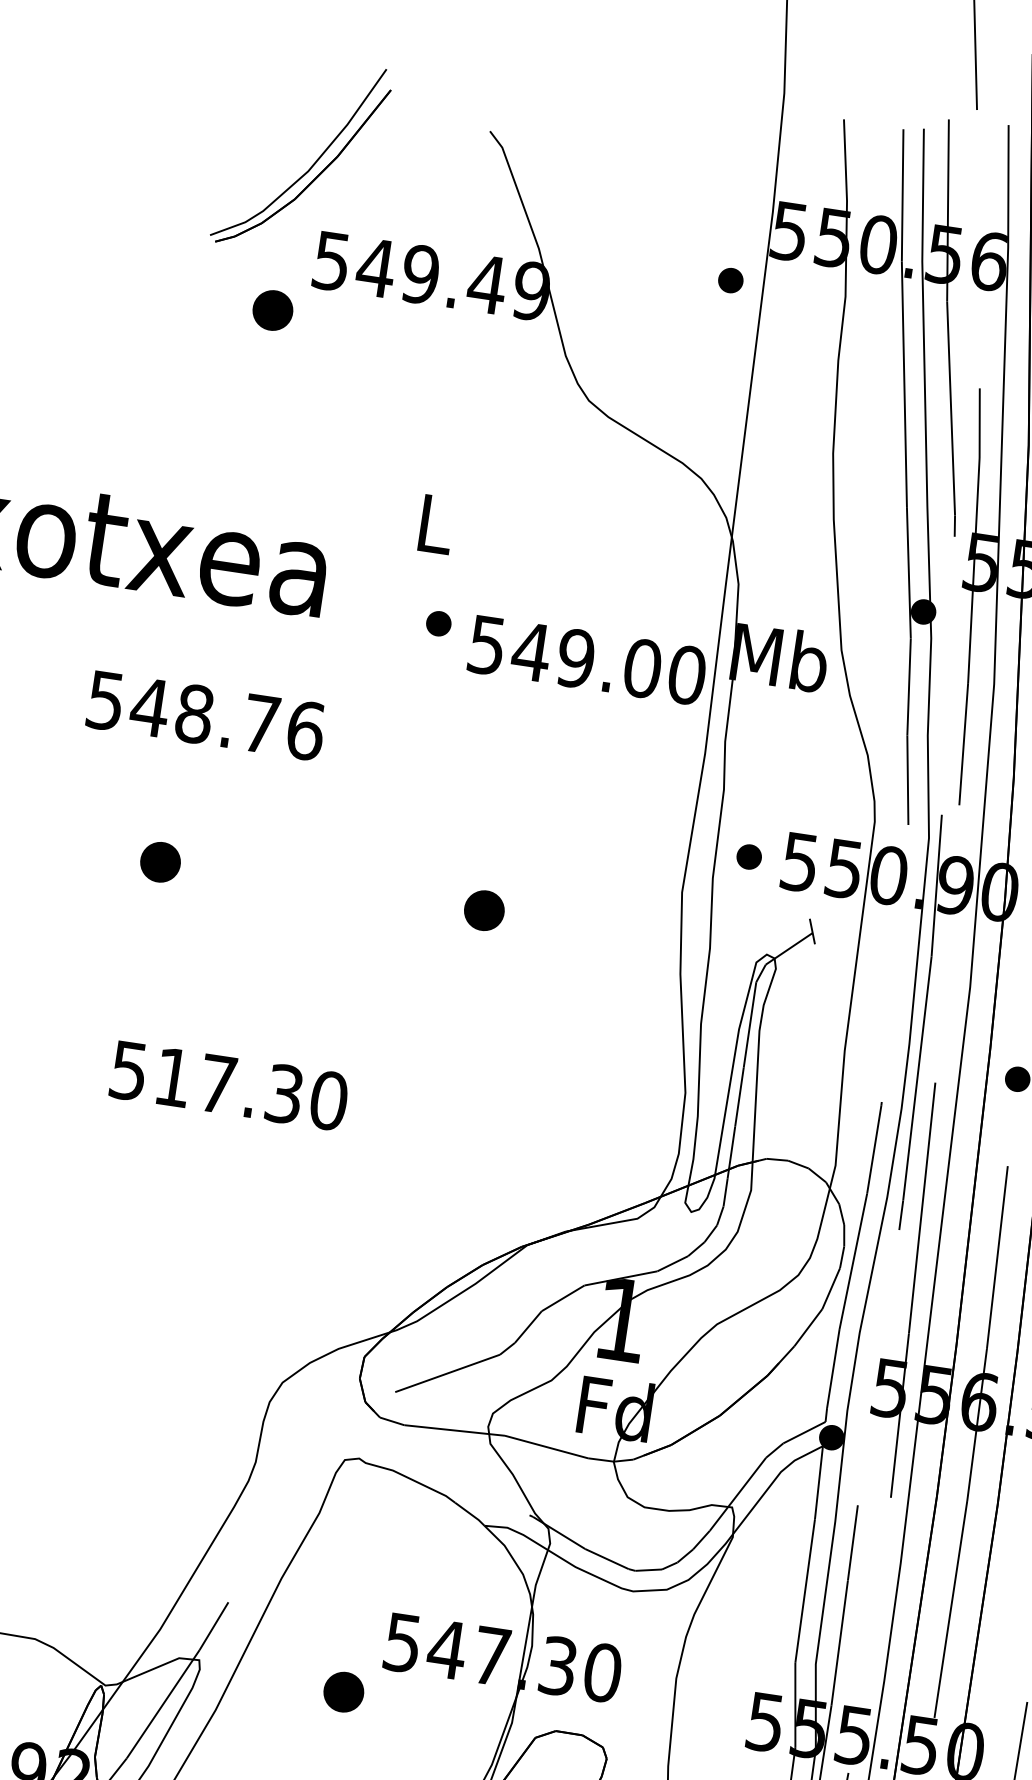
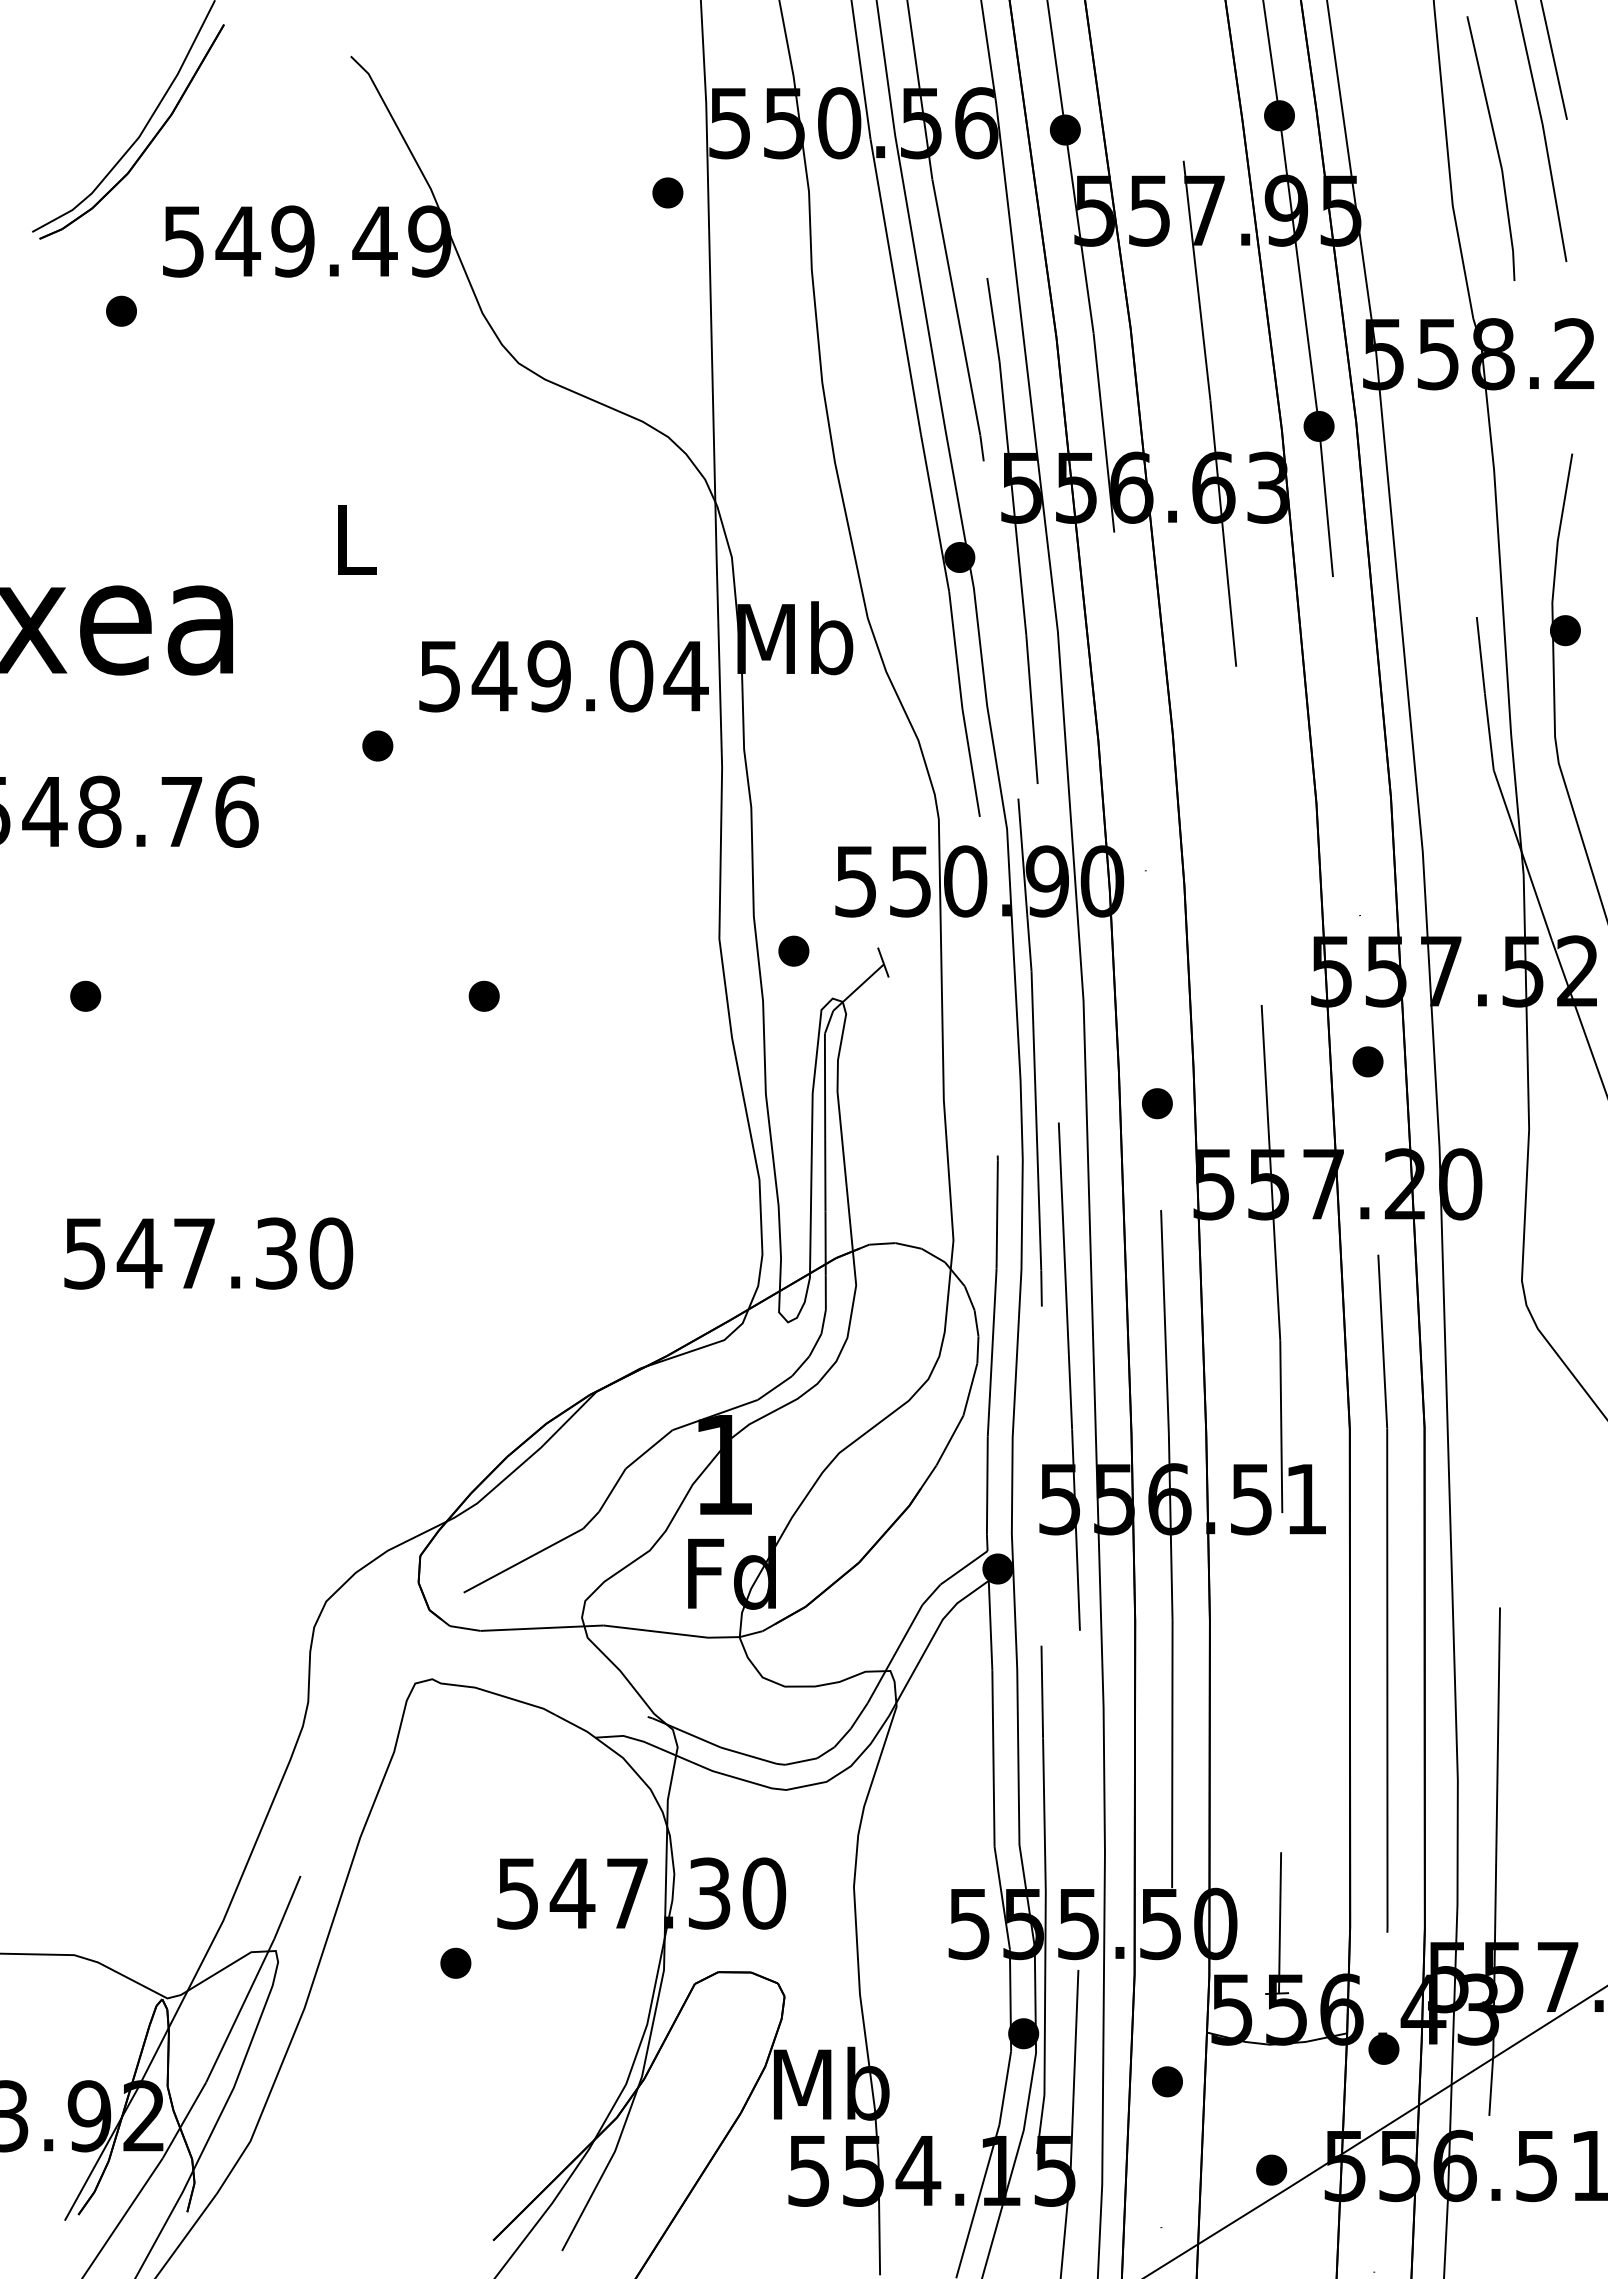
part: (273, 309) -> (121, 310), size x0.62
part: (438, 623) -> (377, 745), moved
text: (686, 675) -> (685, 676), 549.00 -> 549.04
part: (749, 856) -> (793, 950), moved
part: (160, 861) -> (85, 995), size x0.62
part: (483, 909) -> (483, 995), size x0.62
text: (173, 1077) -> (139, 1253), 517.30 -> 547.30
part: (343, 1691) -> (455, 1962), size x0.62

